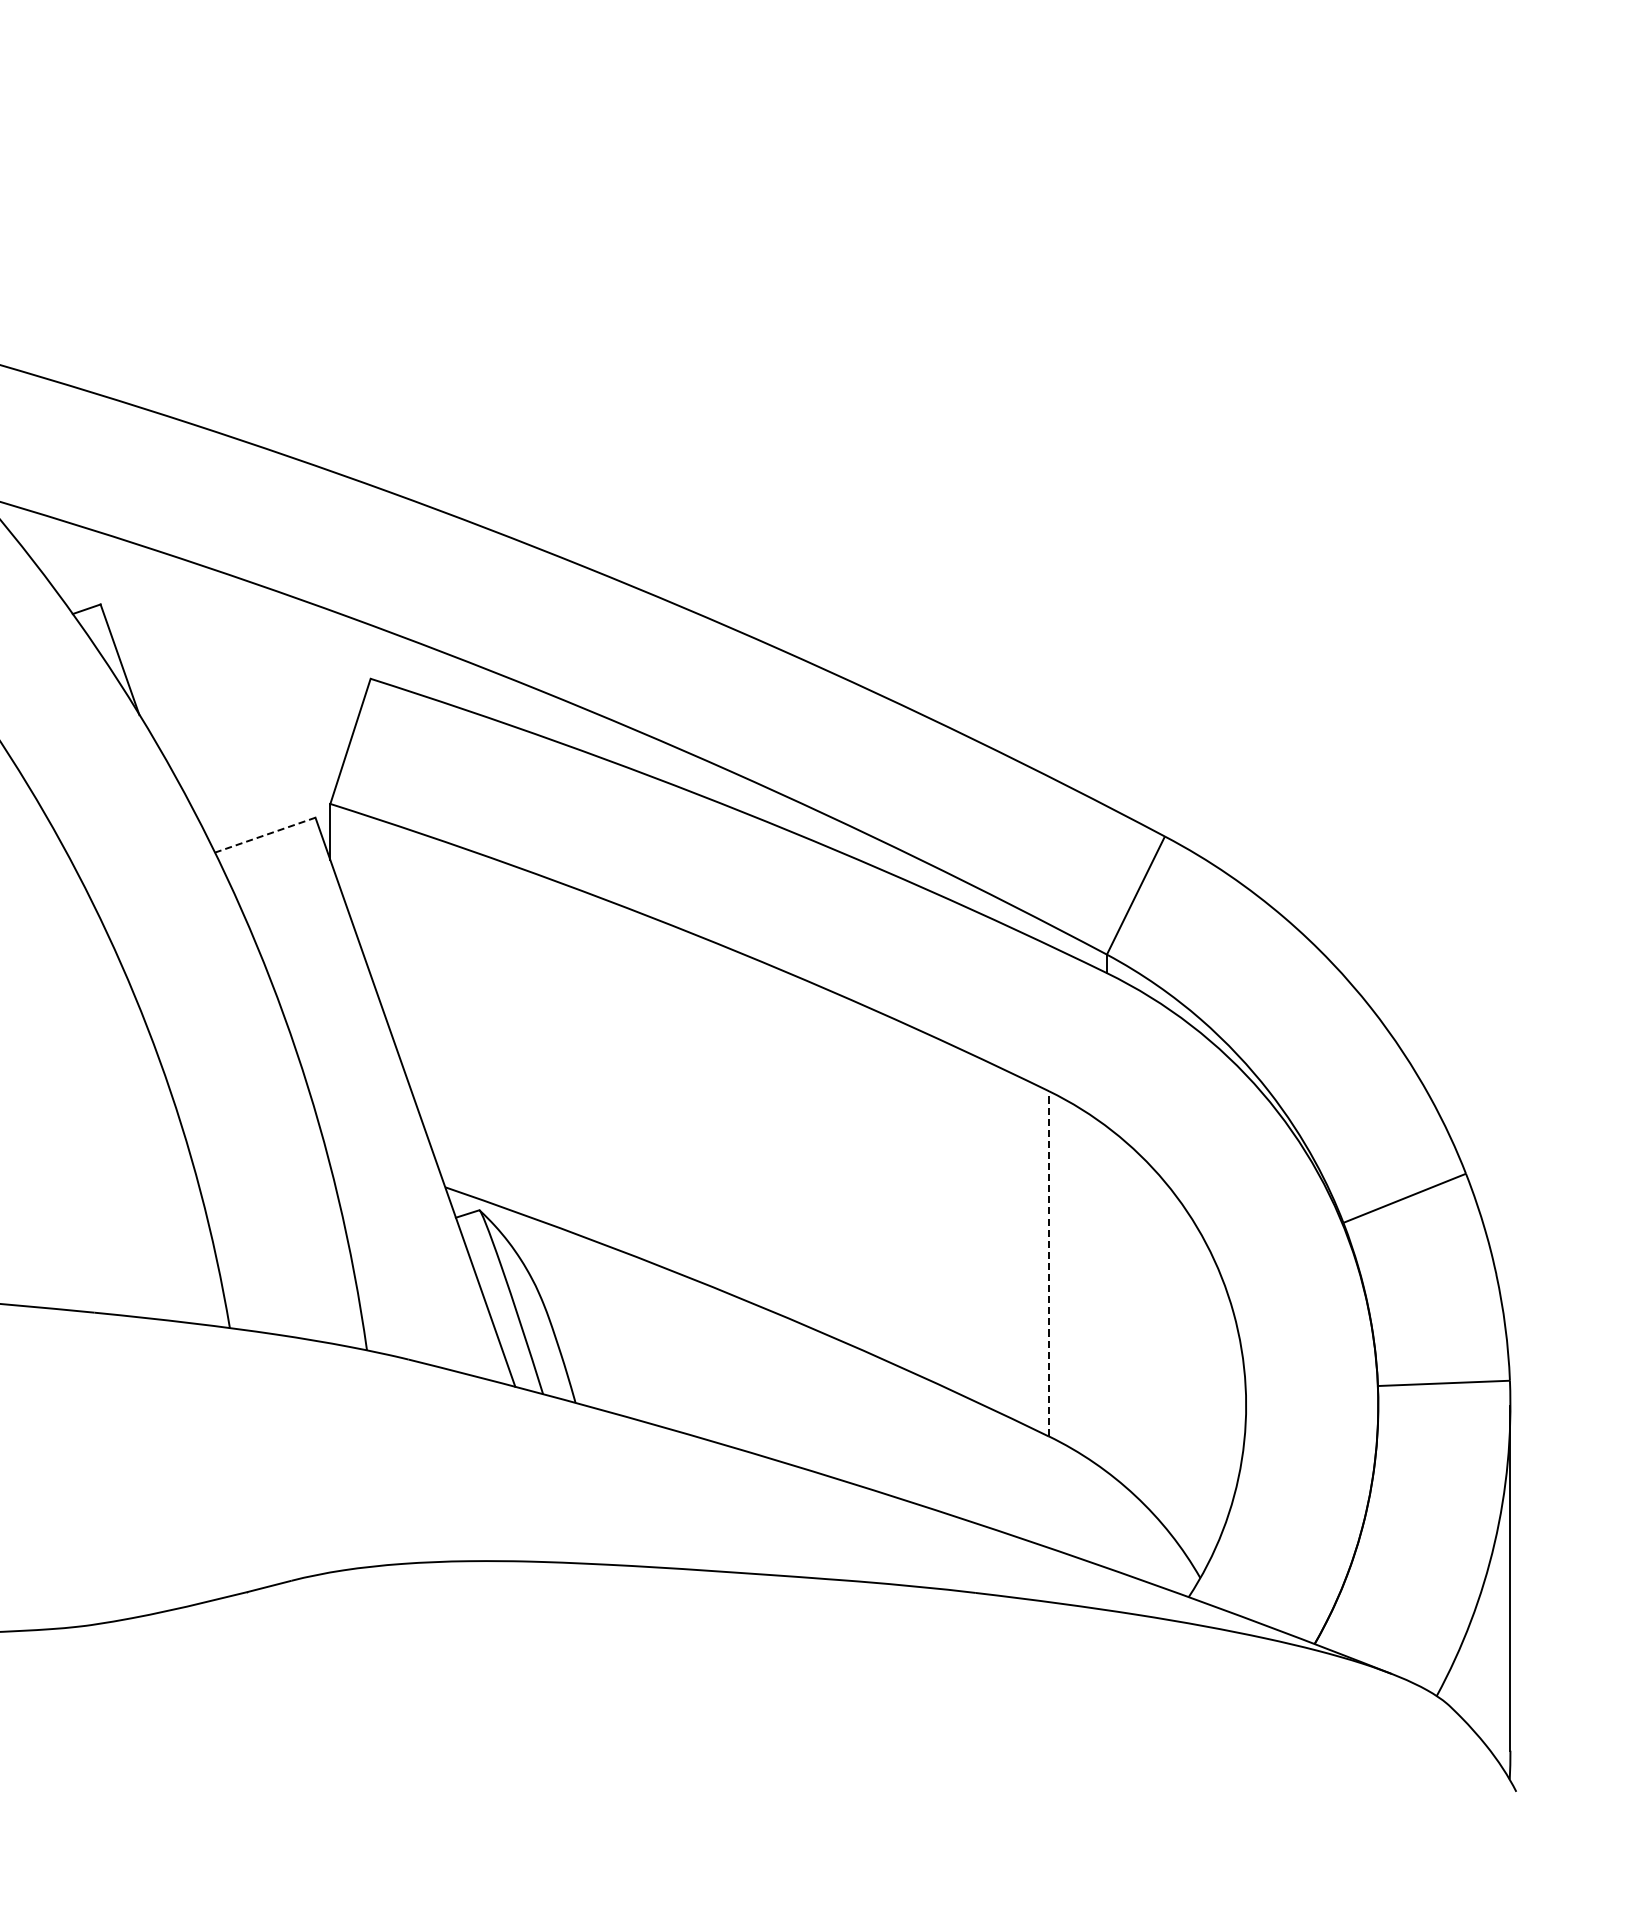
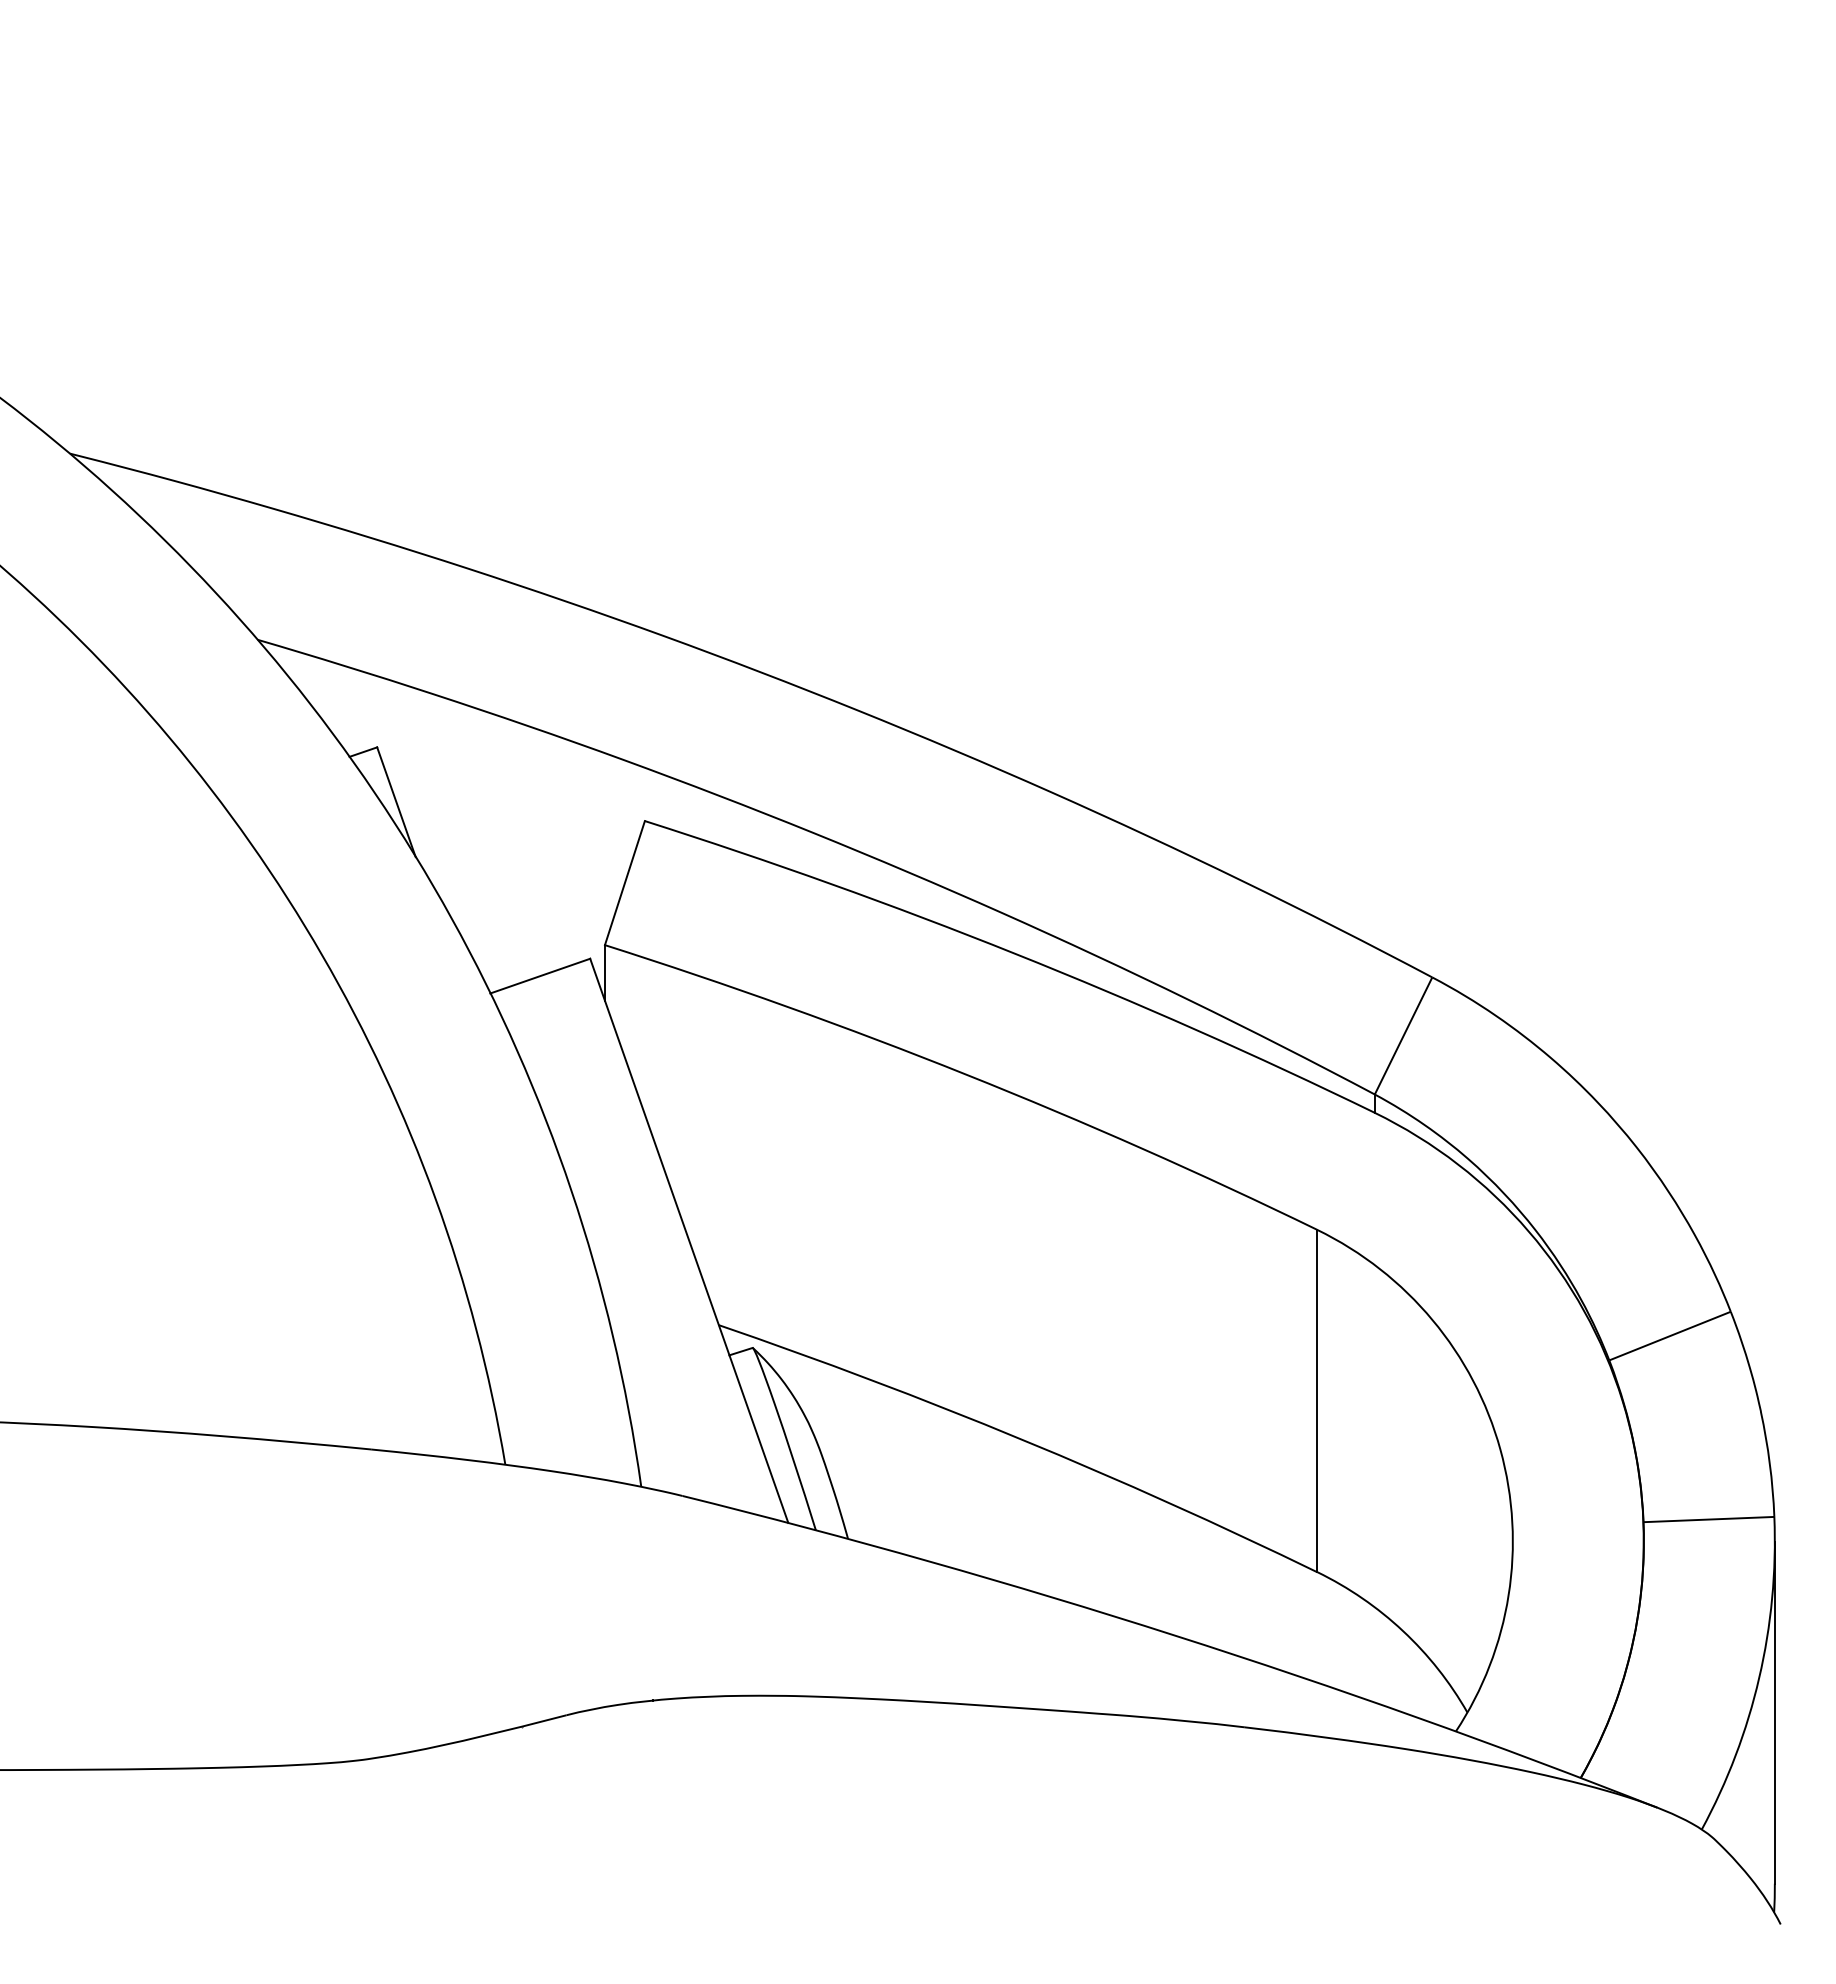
line: (265, 835) -> (540, 976), dashed -> solid
line: (1049, 1263) -> (1317, 1400), dashed -> solid

